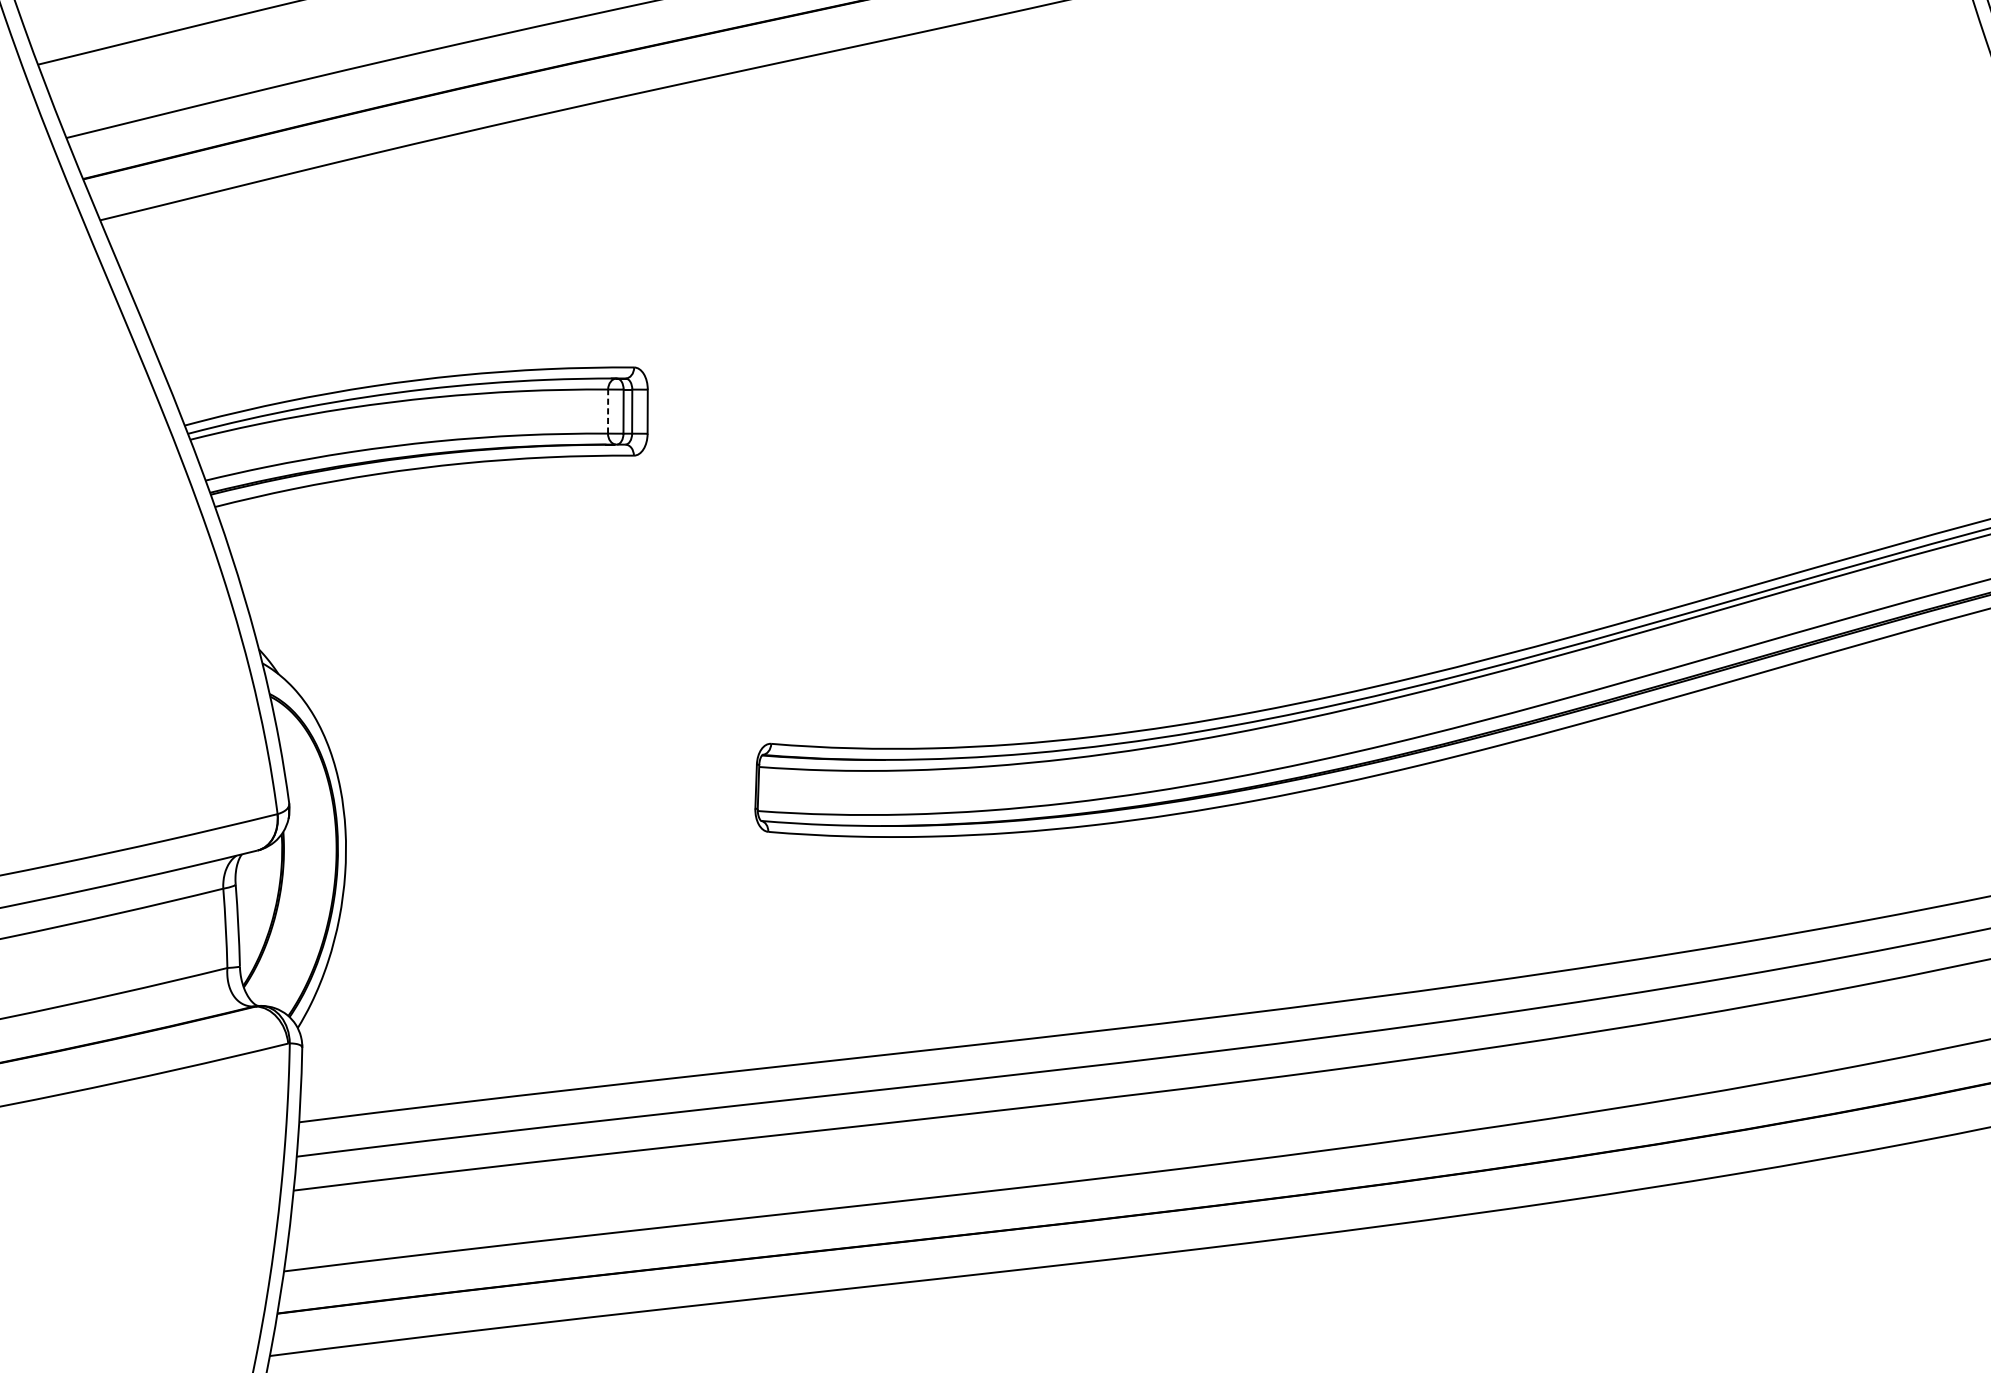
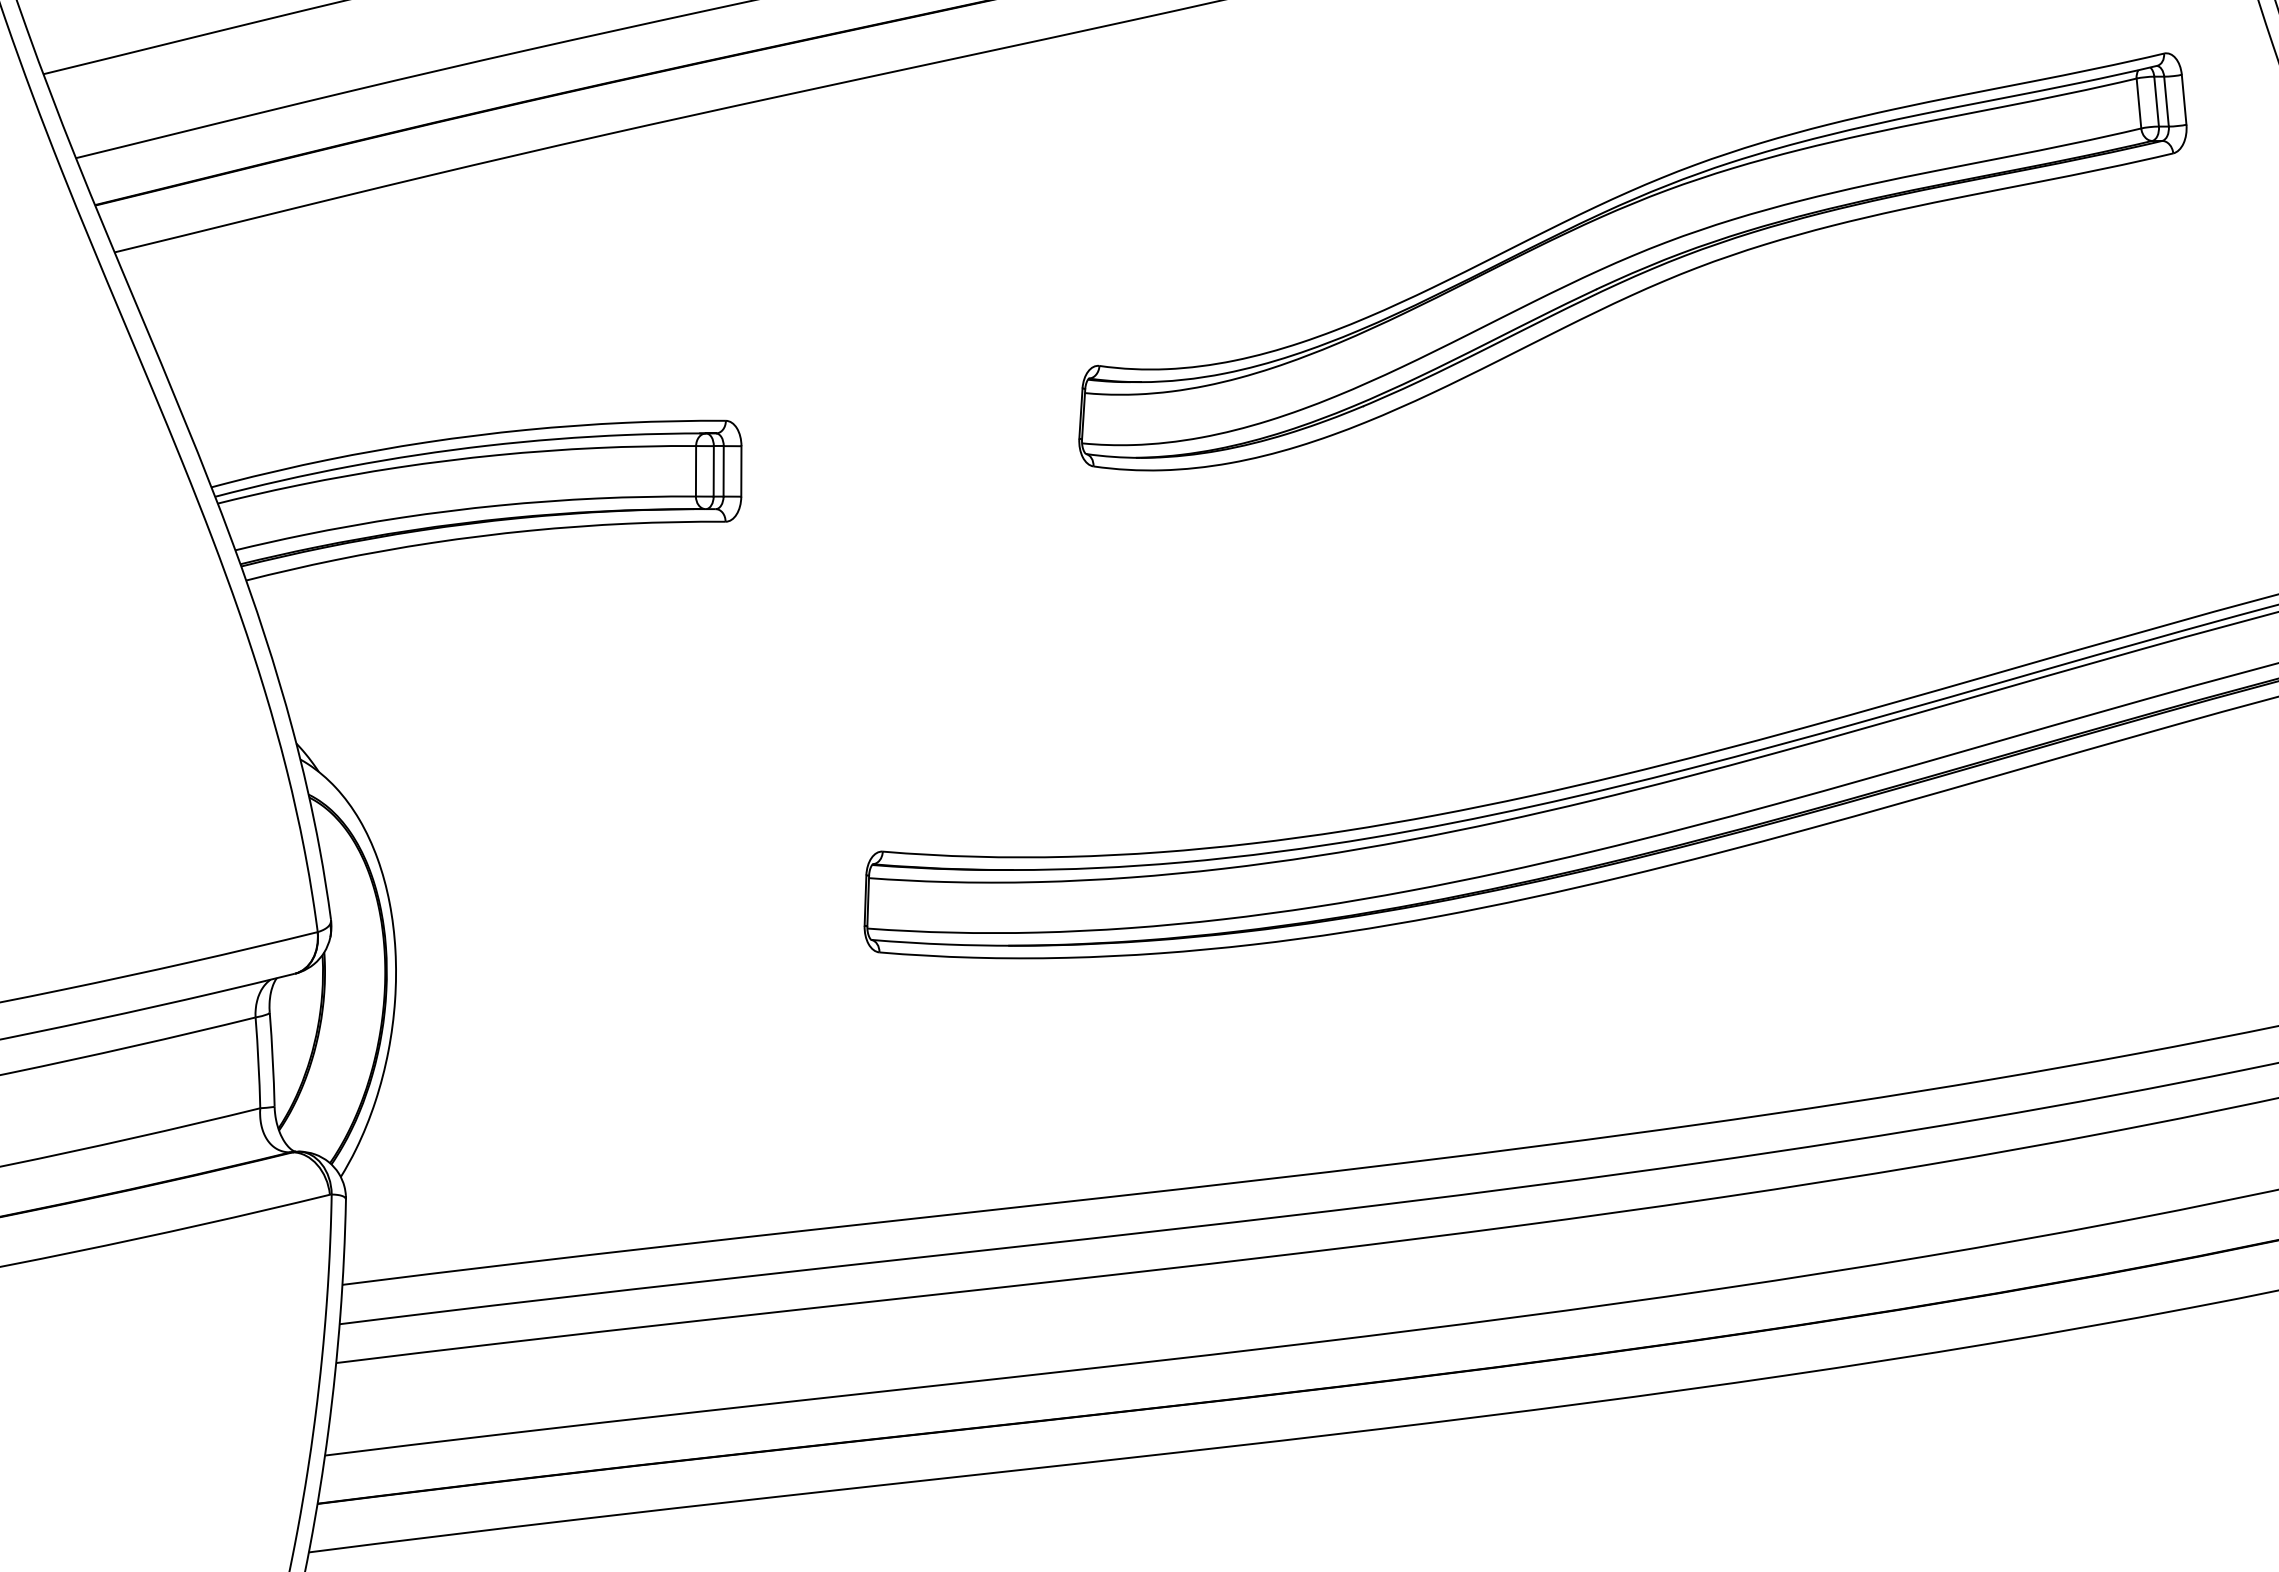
part: (1426, 228) -> (1632, 261), added
line: (608, 410) -> (696, 470), dashed -> solid

